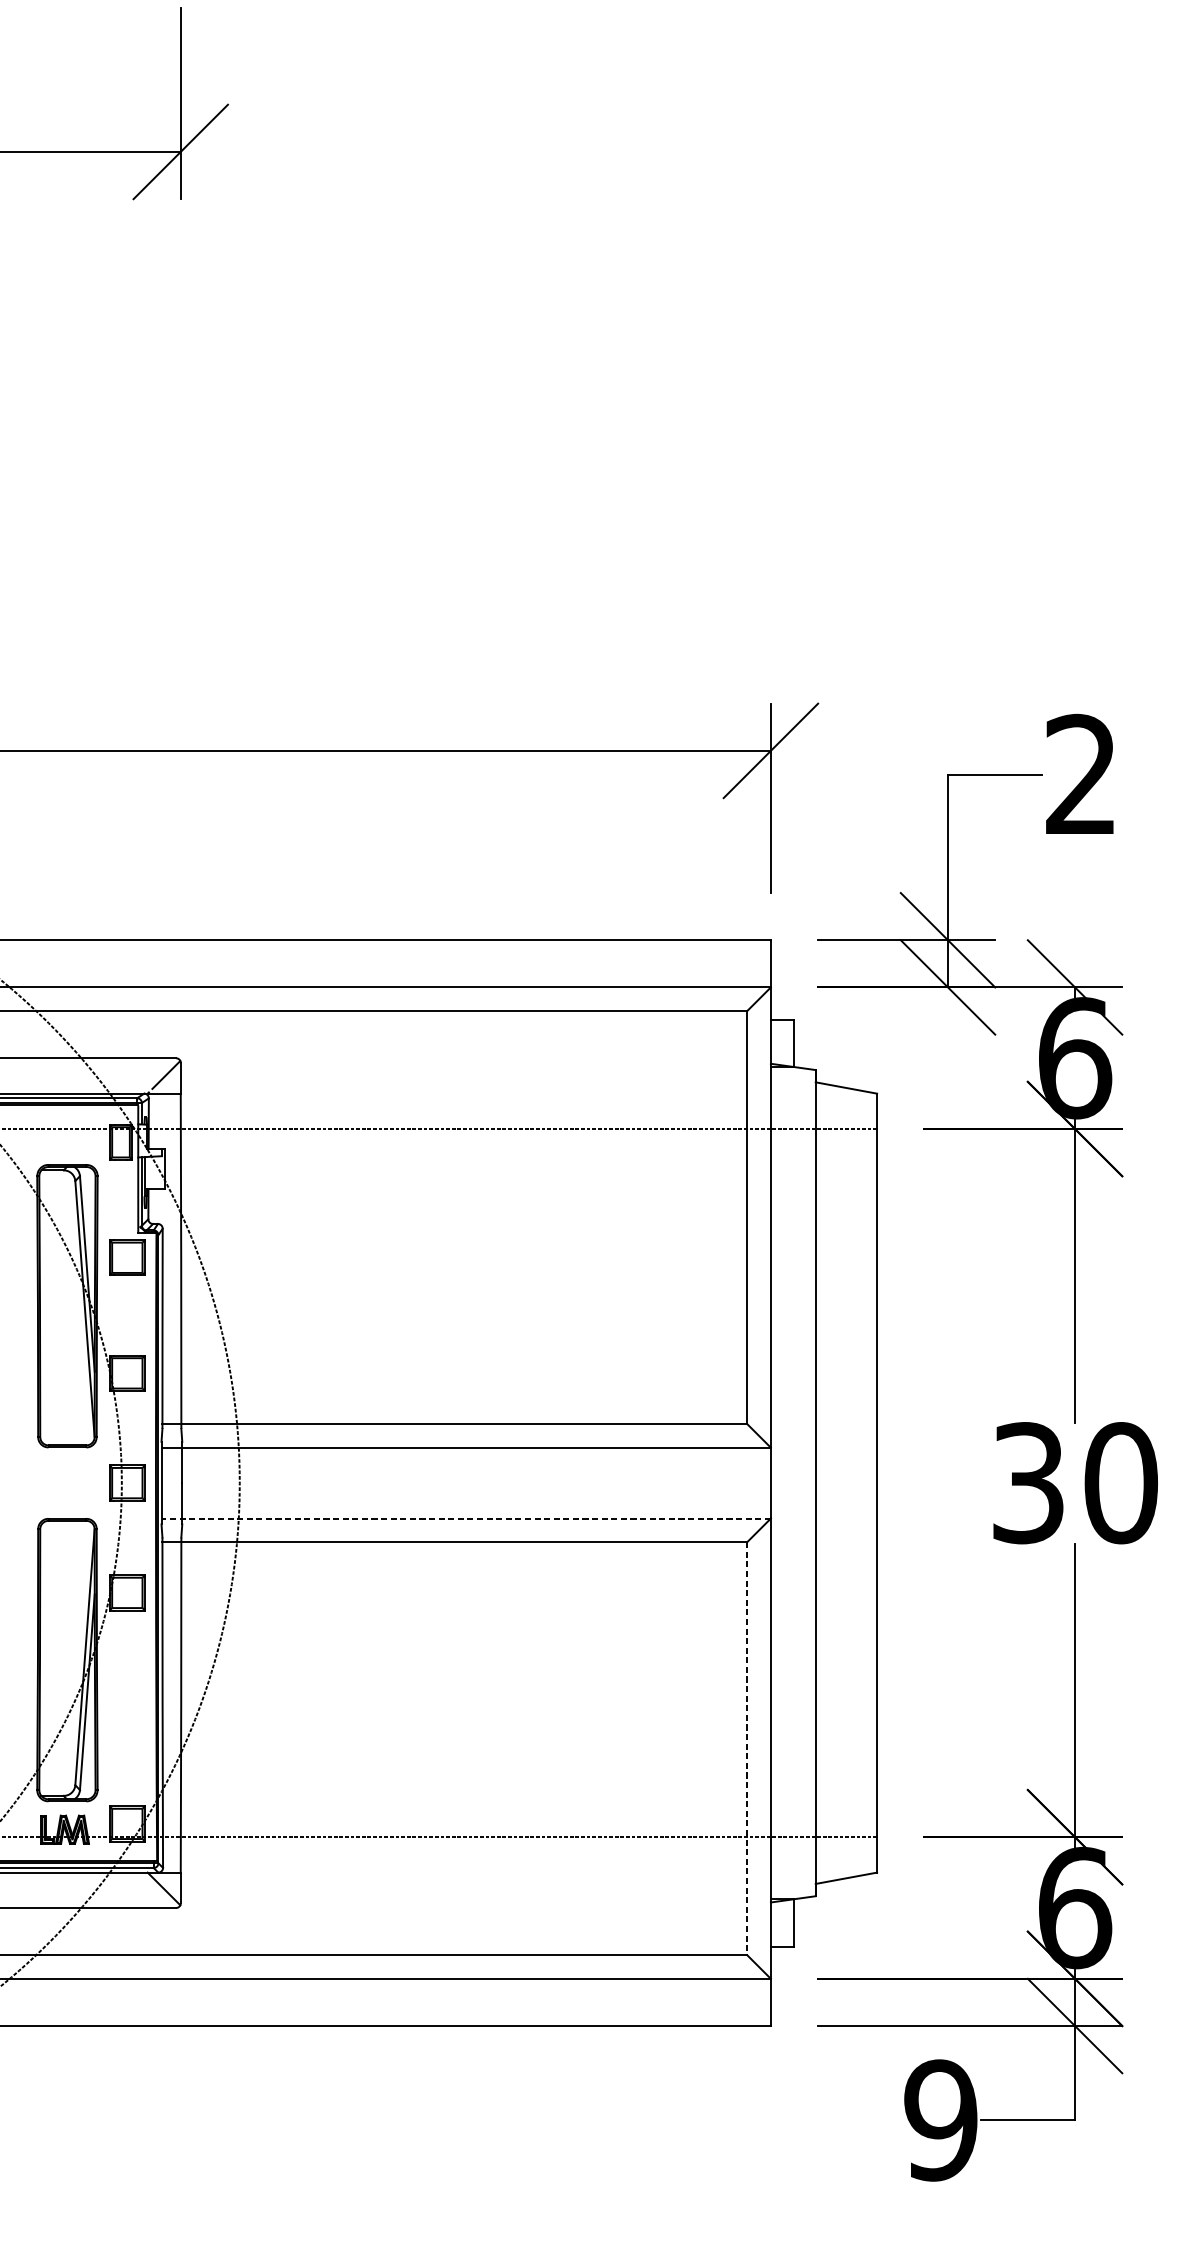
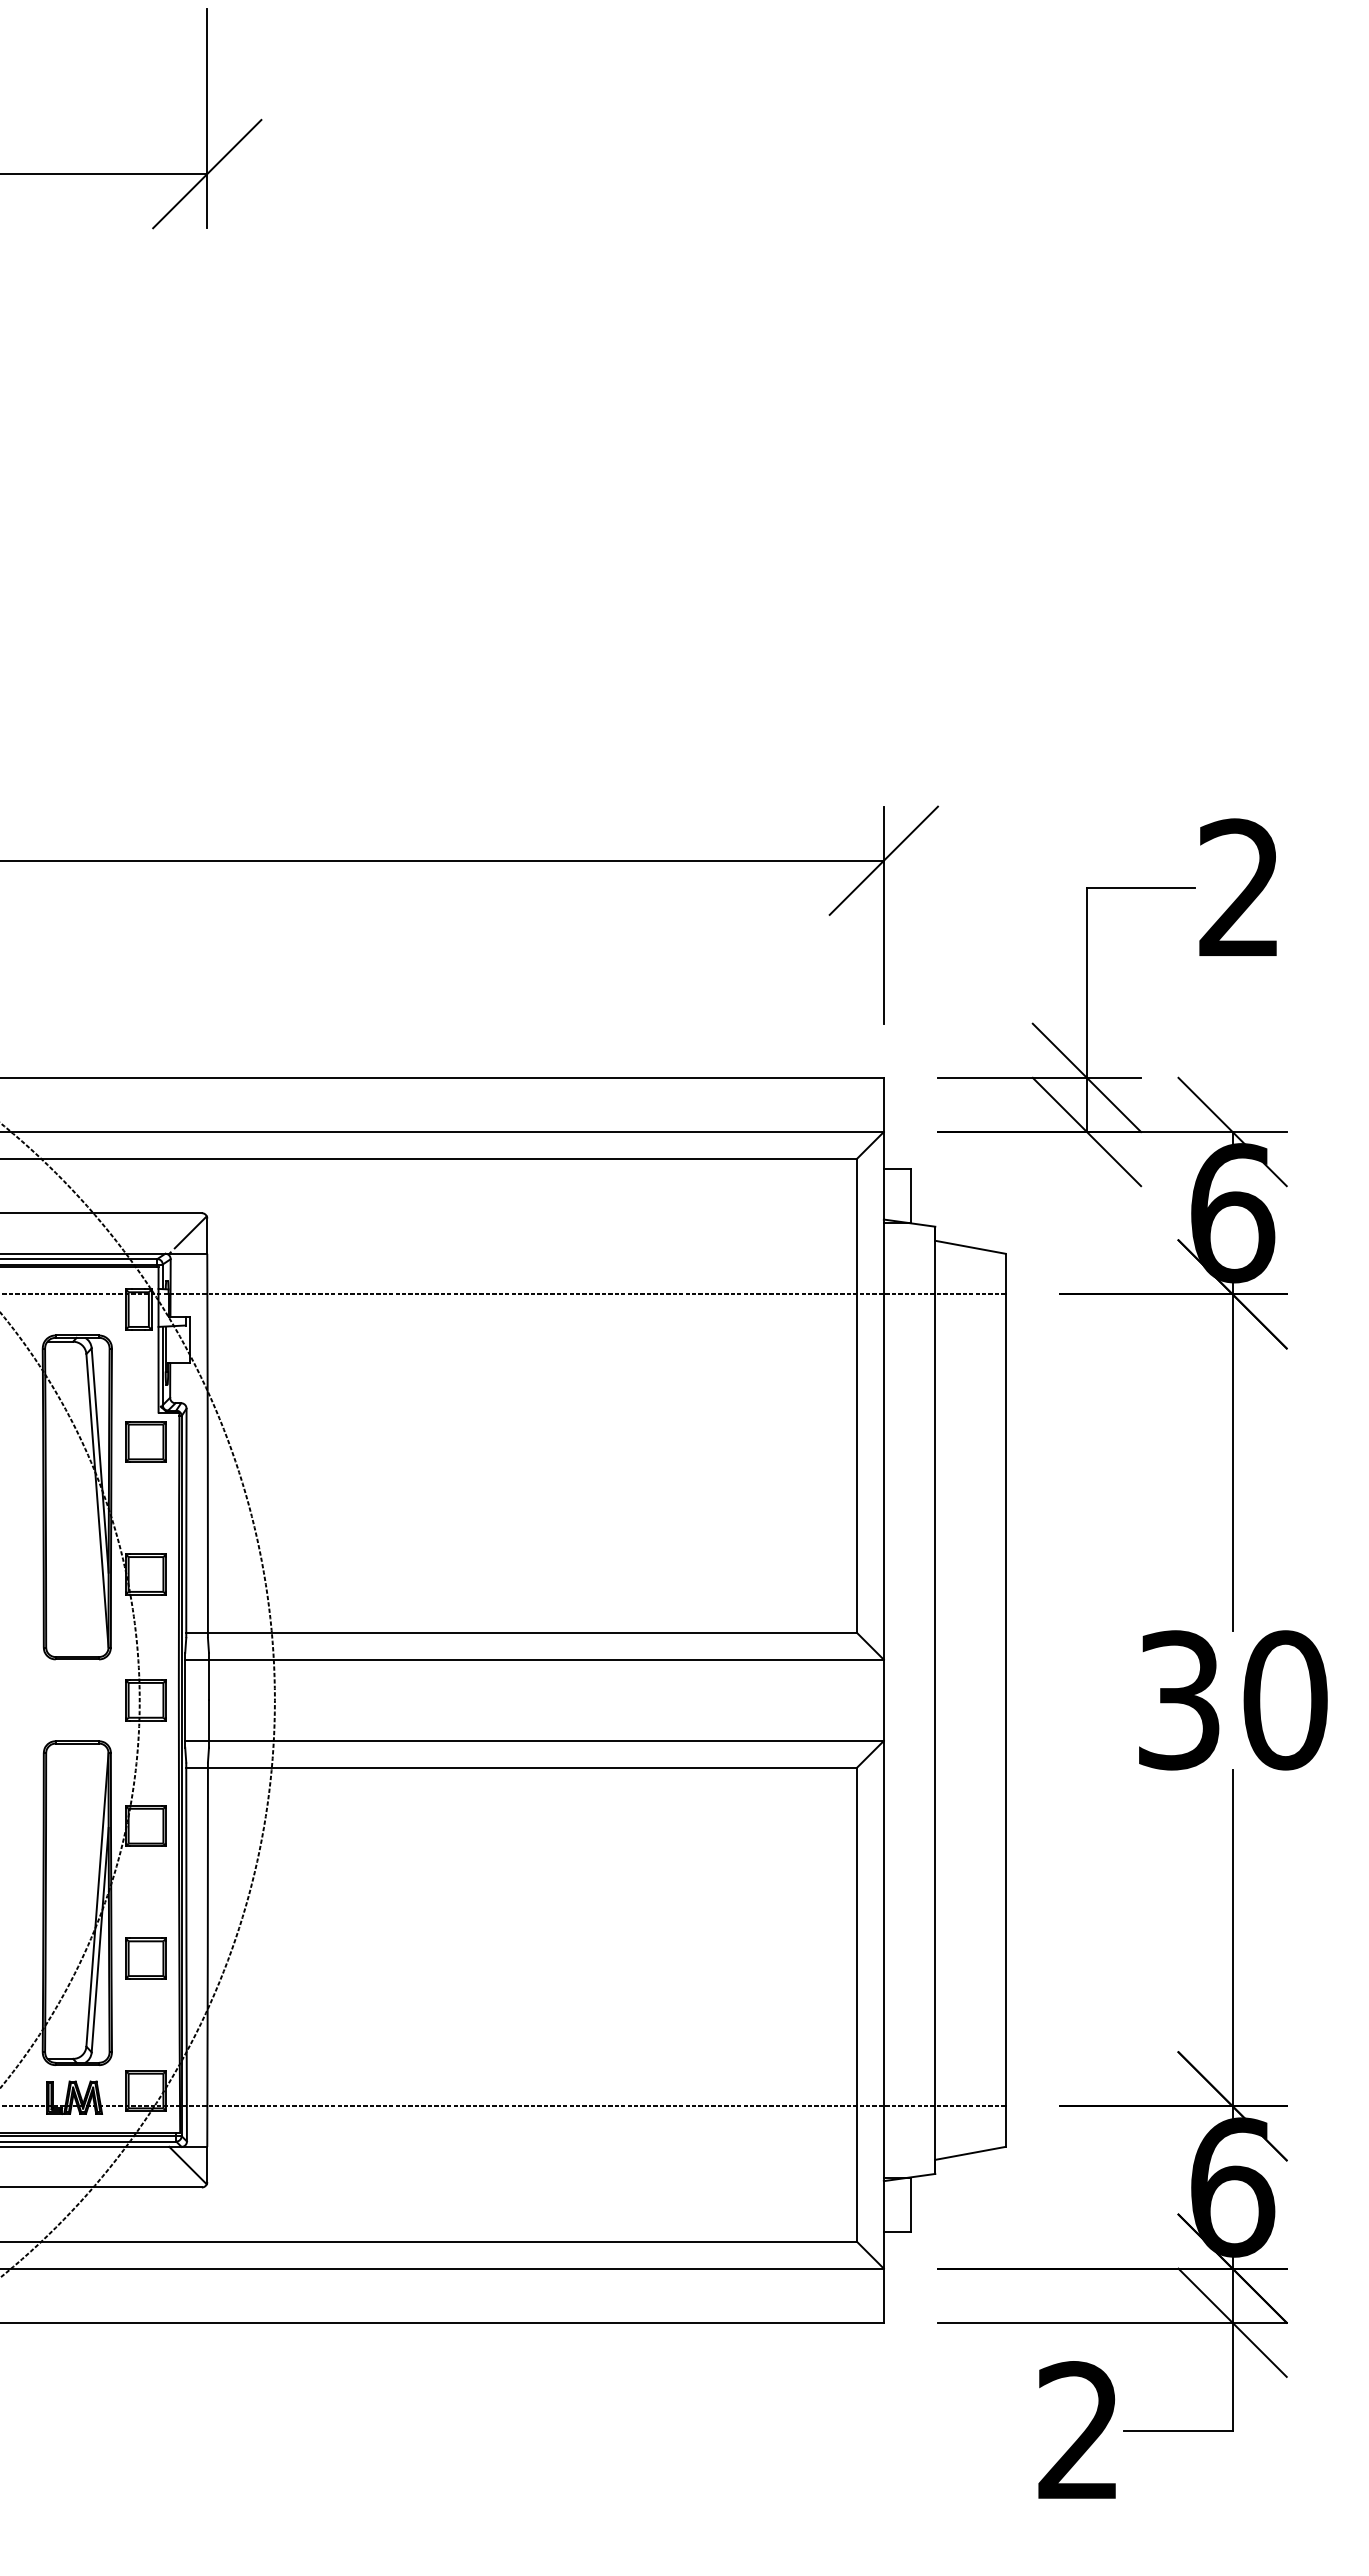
line: (466, 1518) -> (534, 1740), dashed -> solid
part: (126, 1708) -> (145, 1958), added
line: (747, 1748) -> (856, 2004), dashed -> solid
text: (940, 2120) -> (1078, 2431), 9 -> 2

